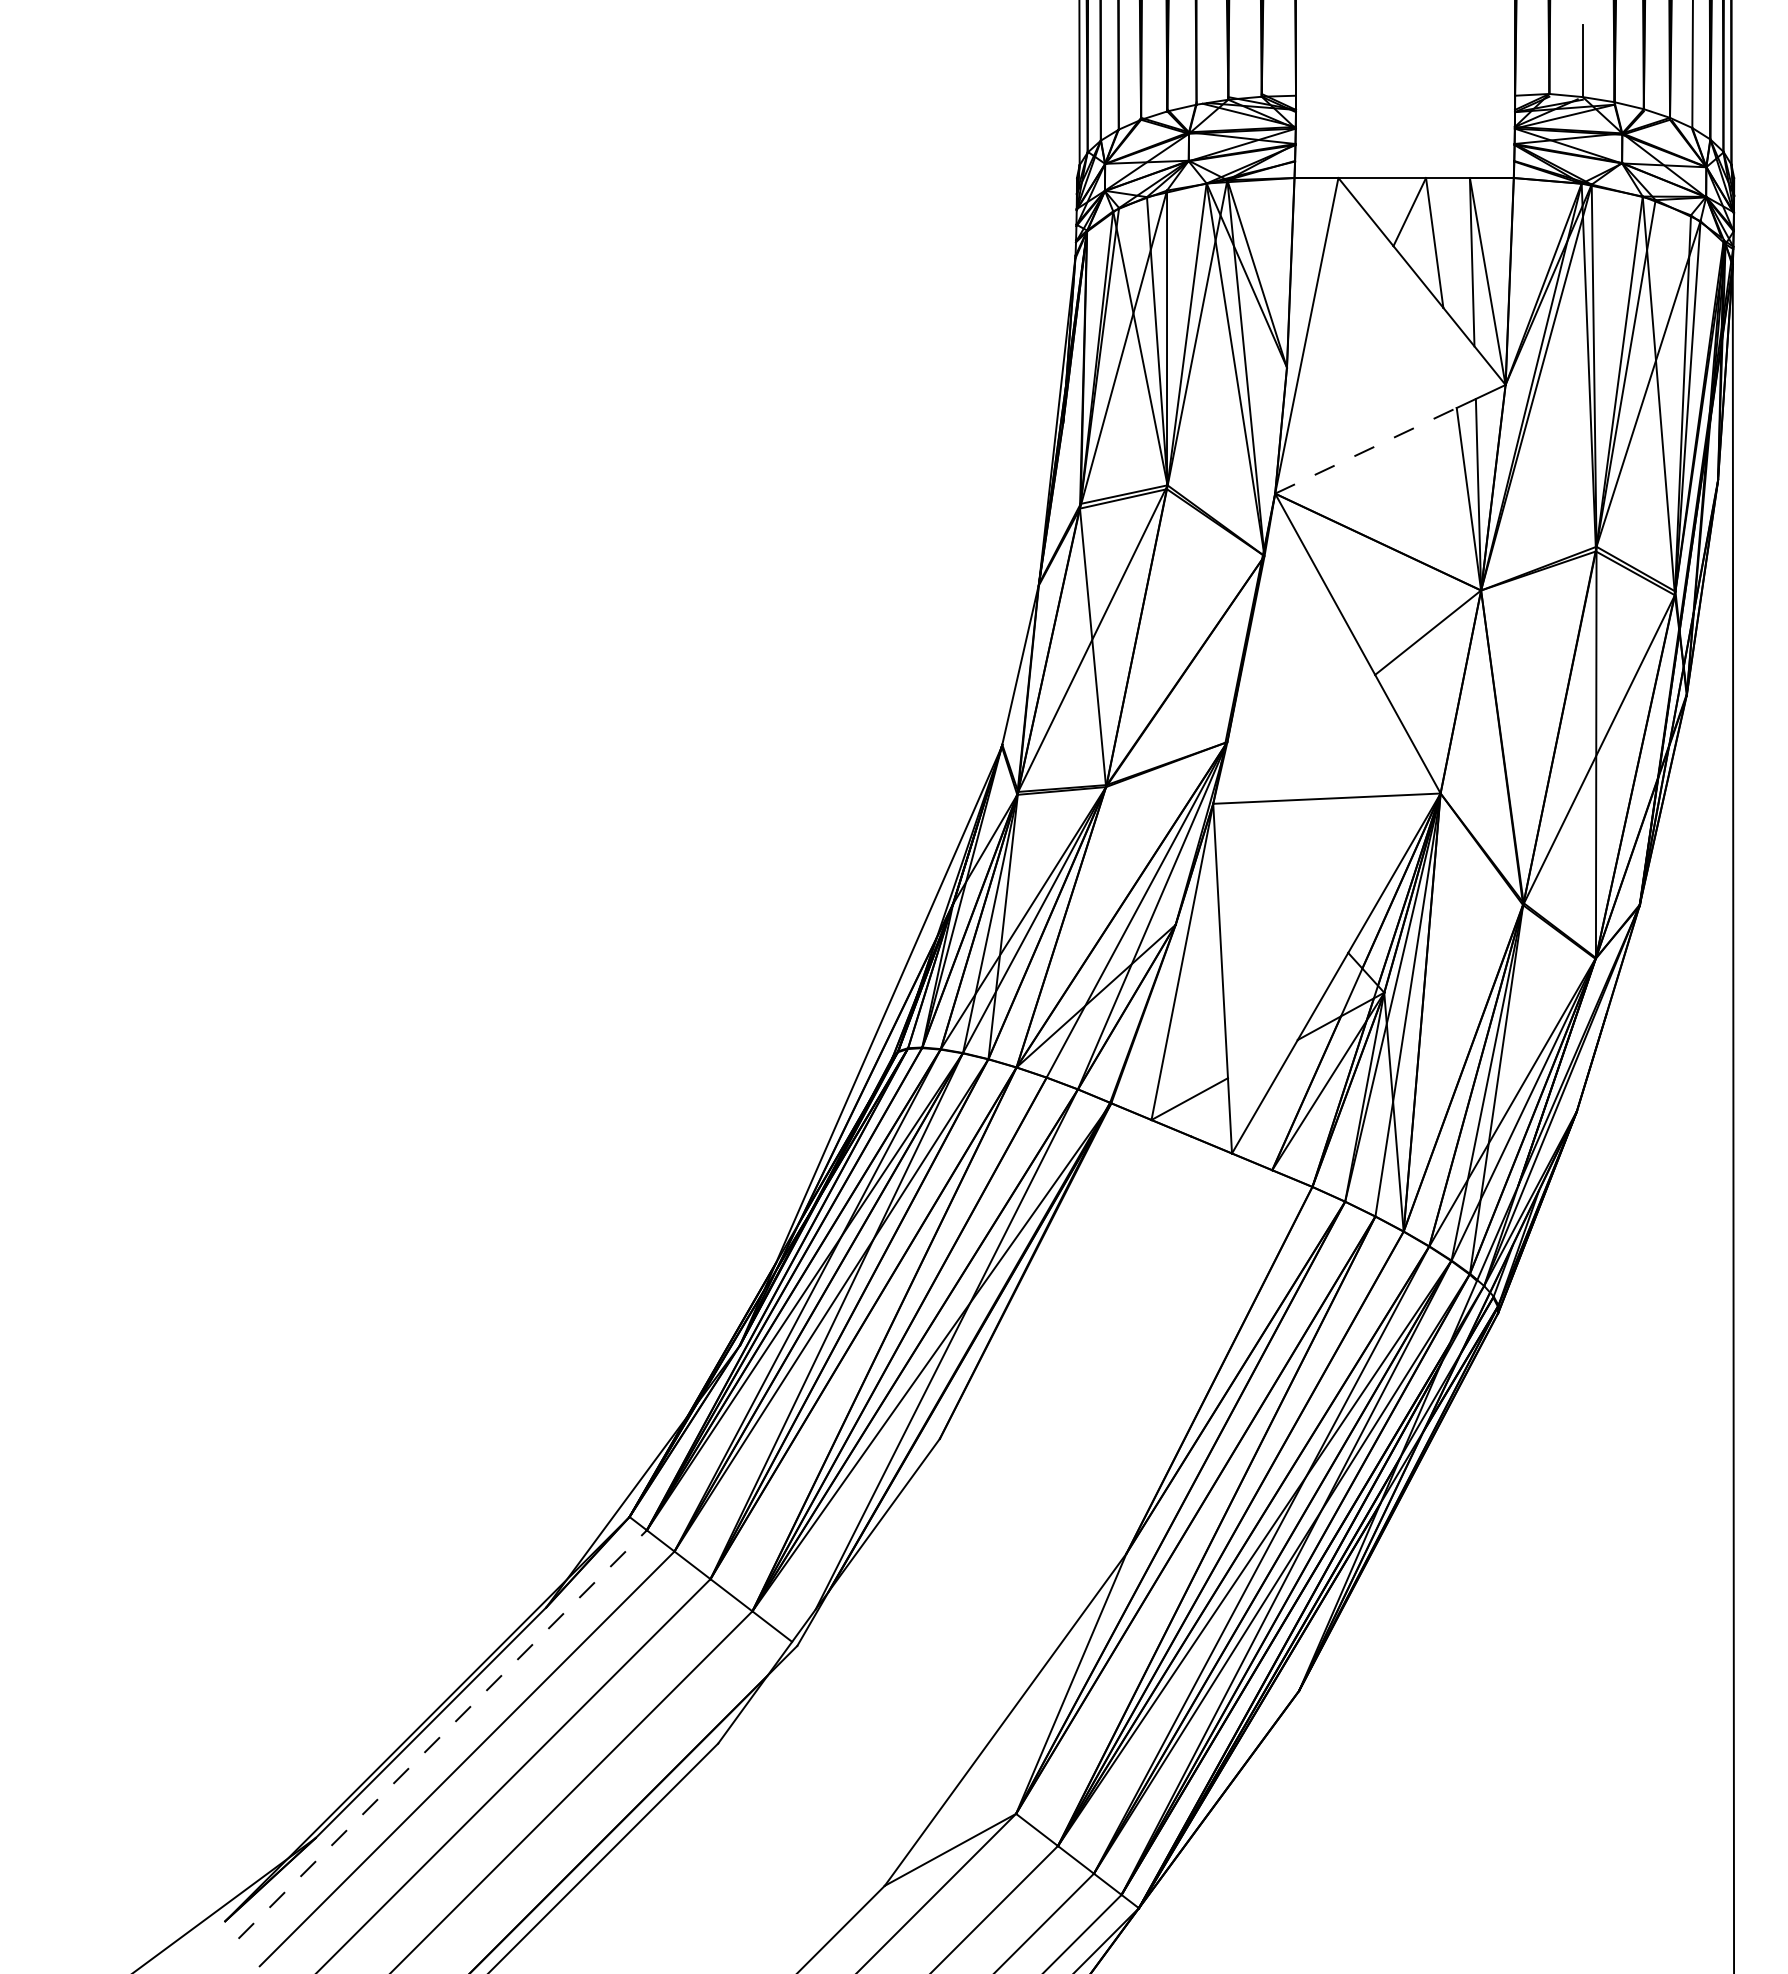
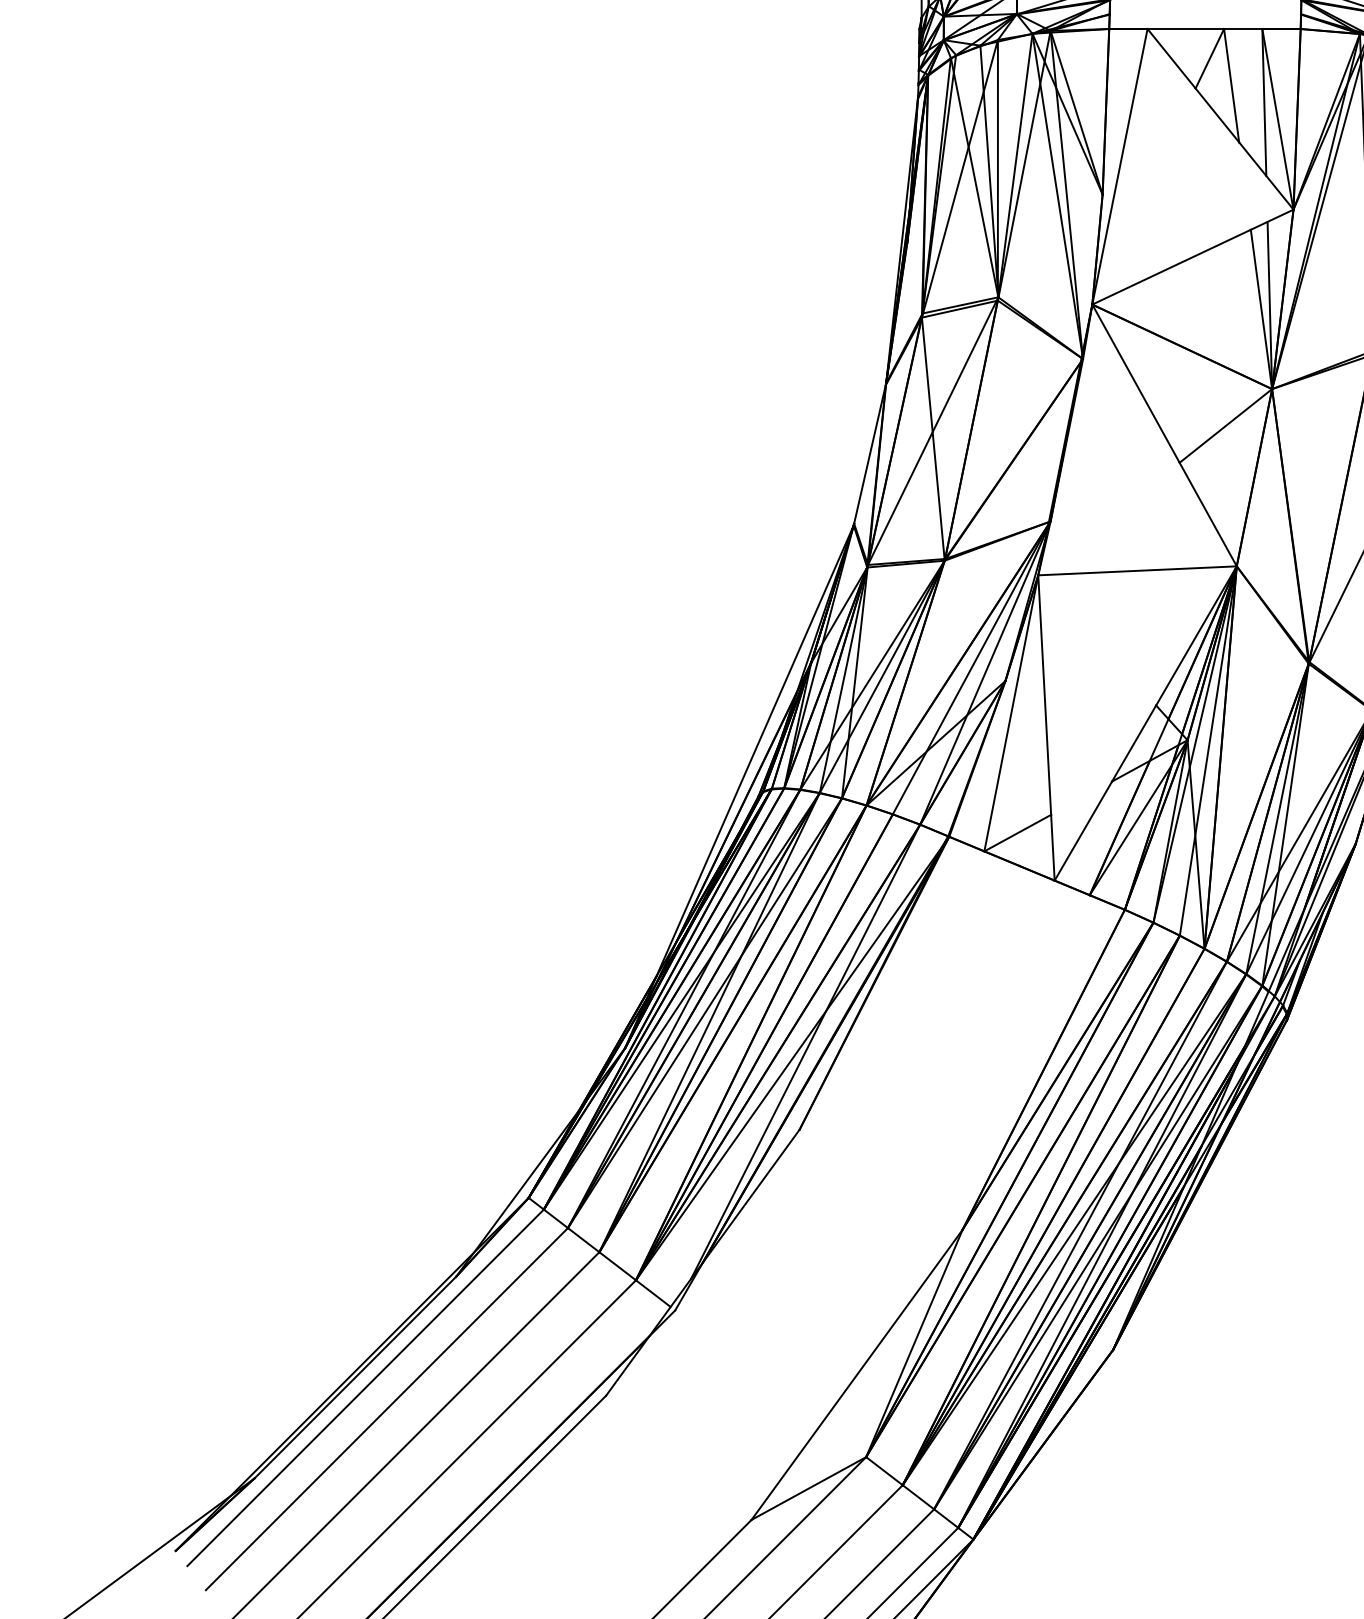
line: (1366, 450) -> (1172, 266), dashed -> solid
line: (442, 1734) -> (365, 1387), dashed -> solid

